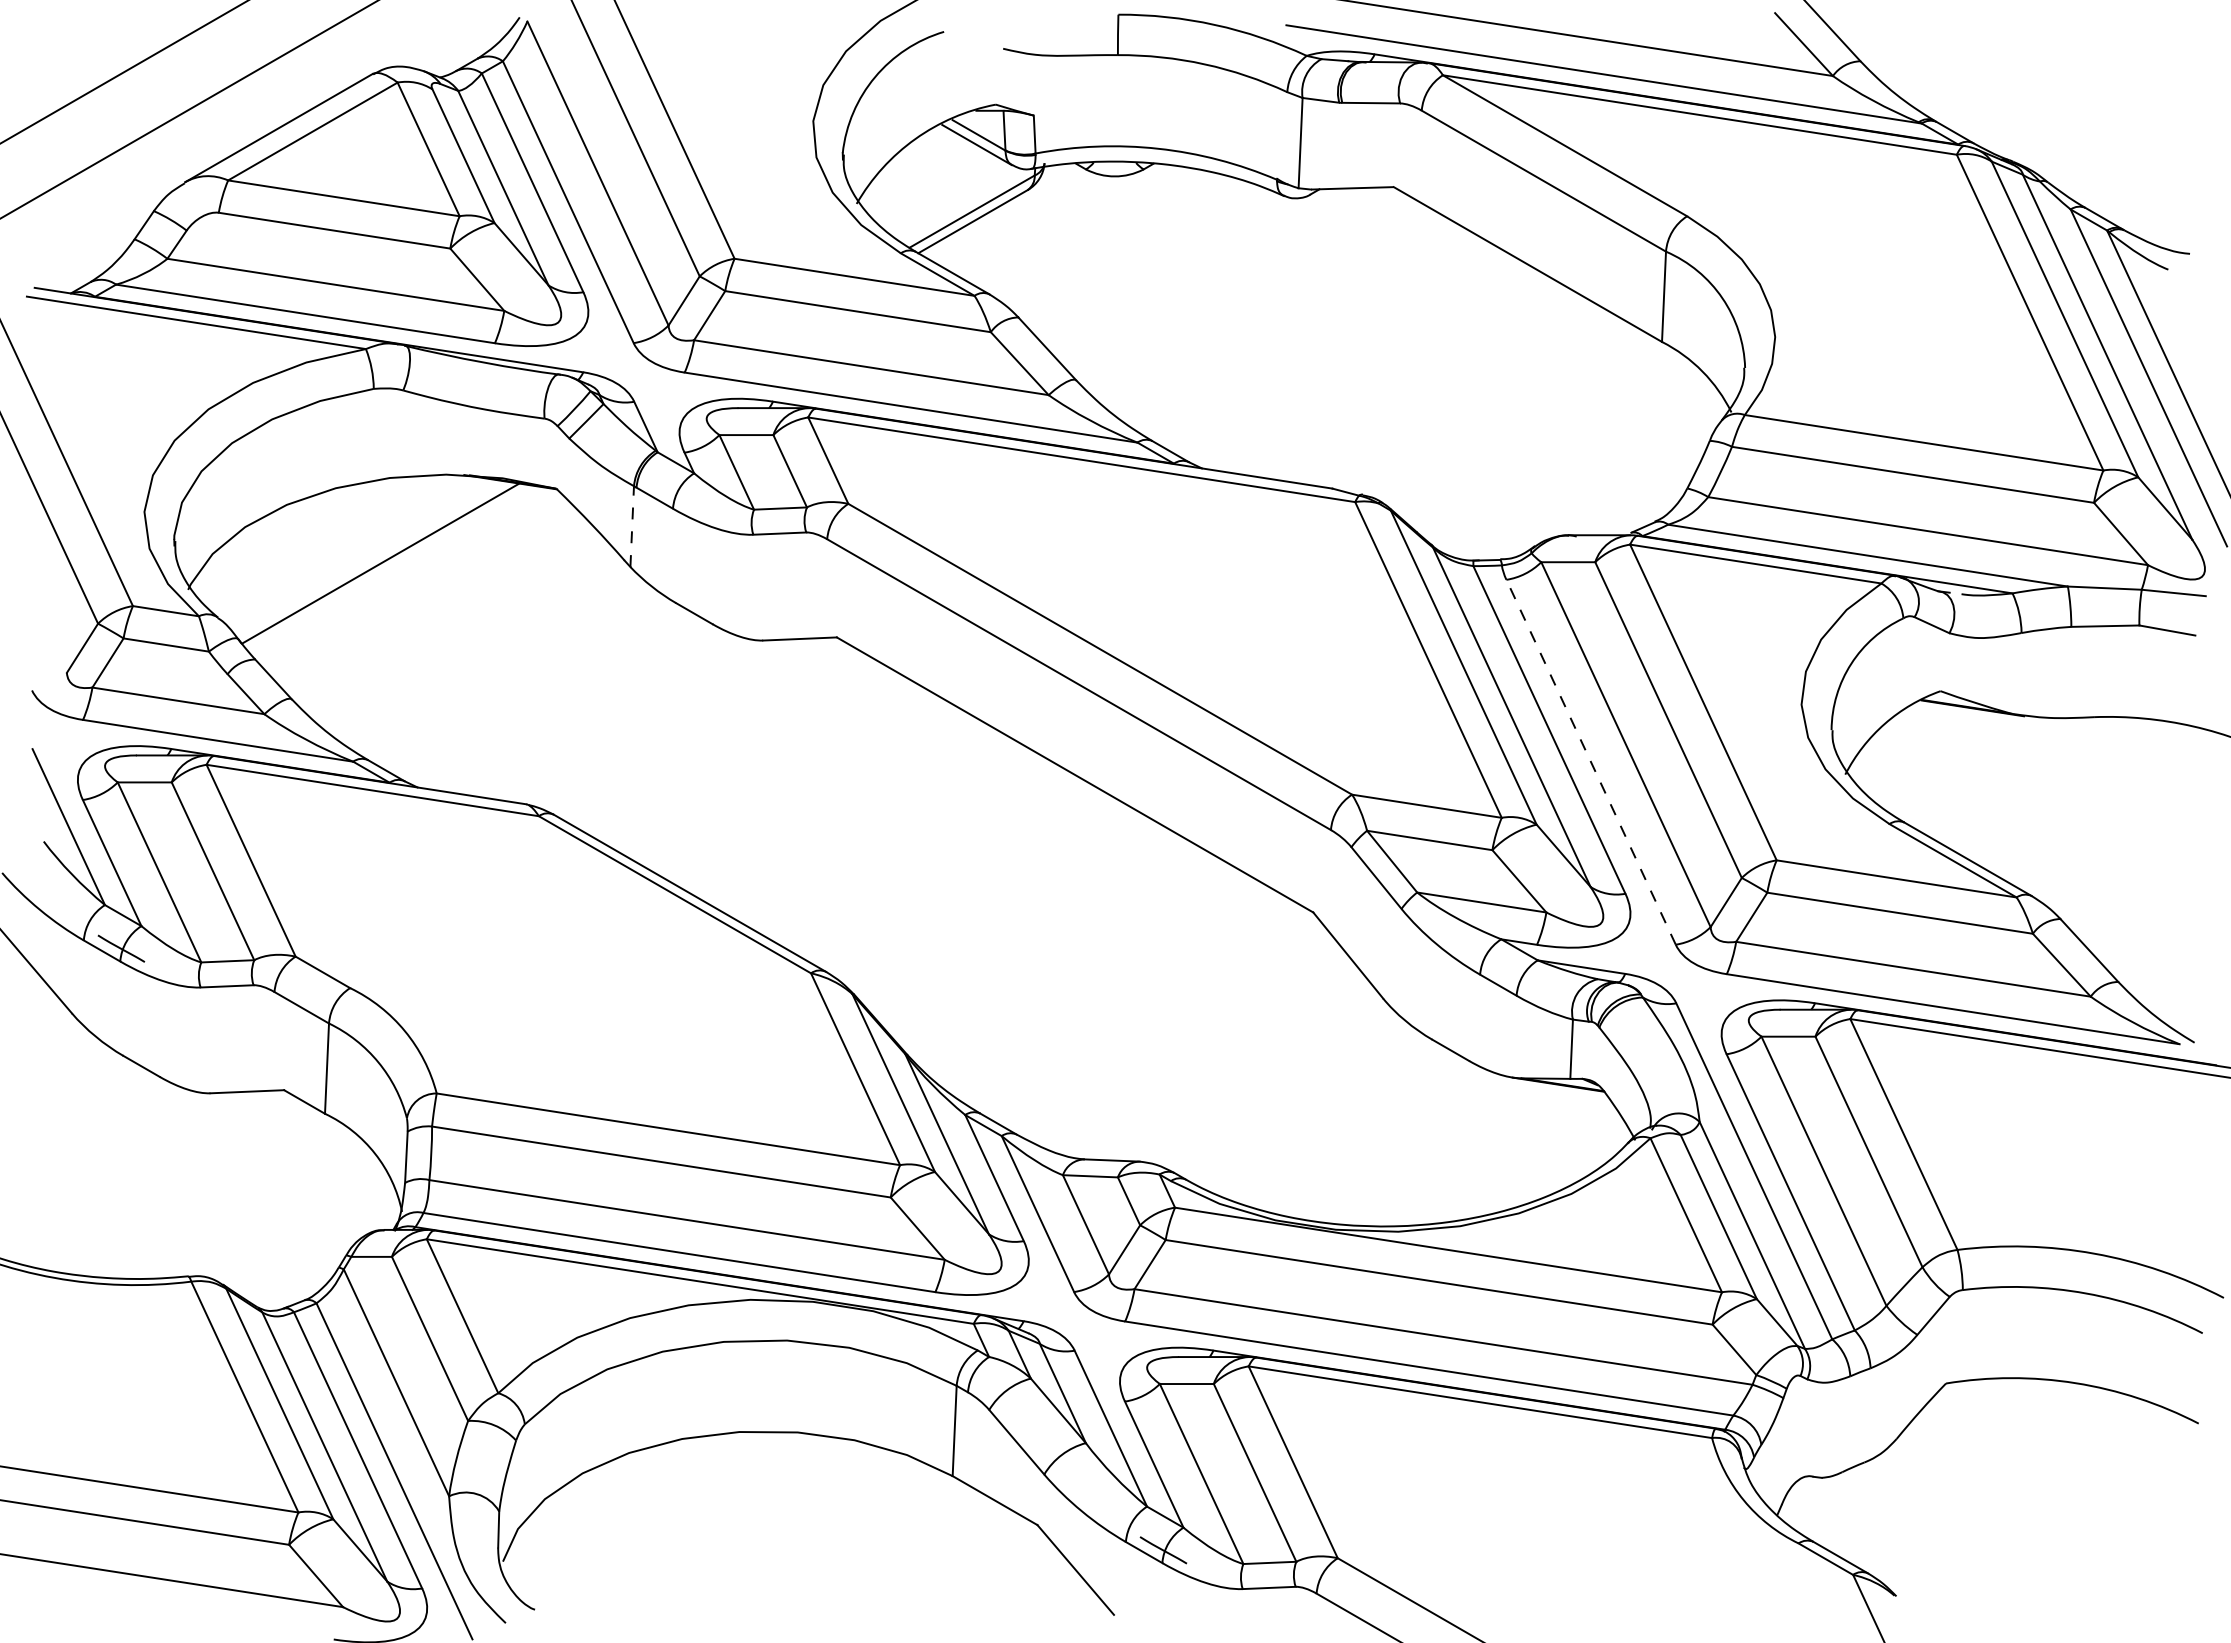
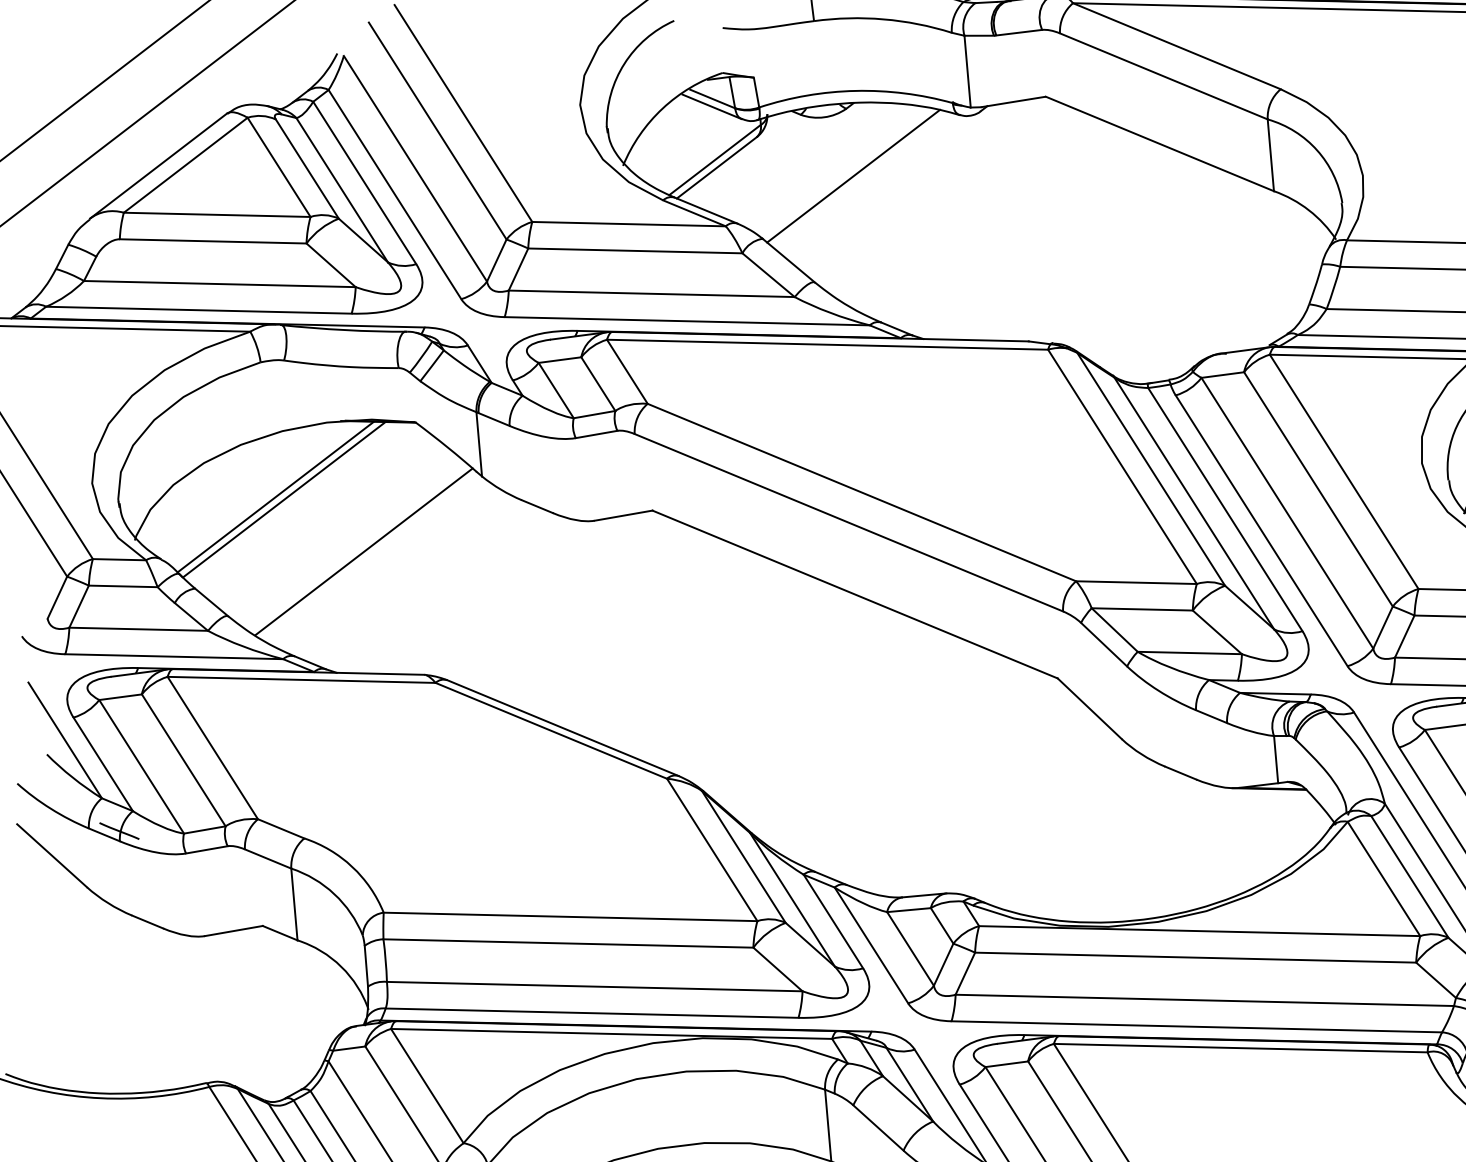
line: (1141, 254) -> (853, 176), added
line: (632, 526) -> (479, 444), dashed -> solid
line: (370, 558) -> (275, 496), added
line: (471, 641) -> (364, 551), added
line: (1590, 761) -> (1261, 530), dashed -> solid

